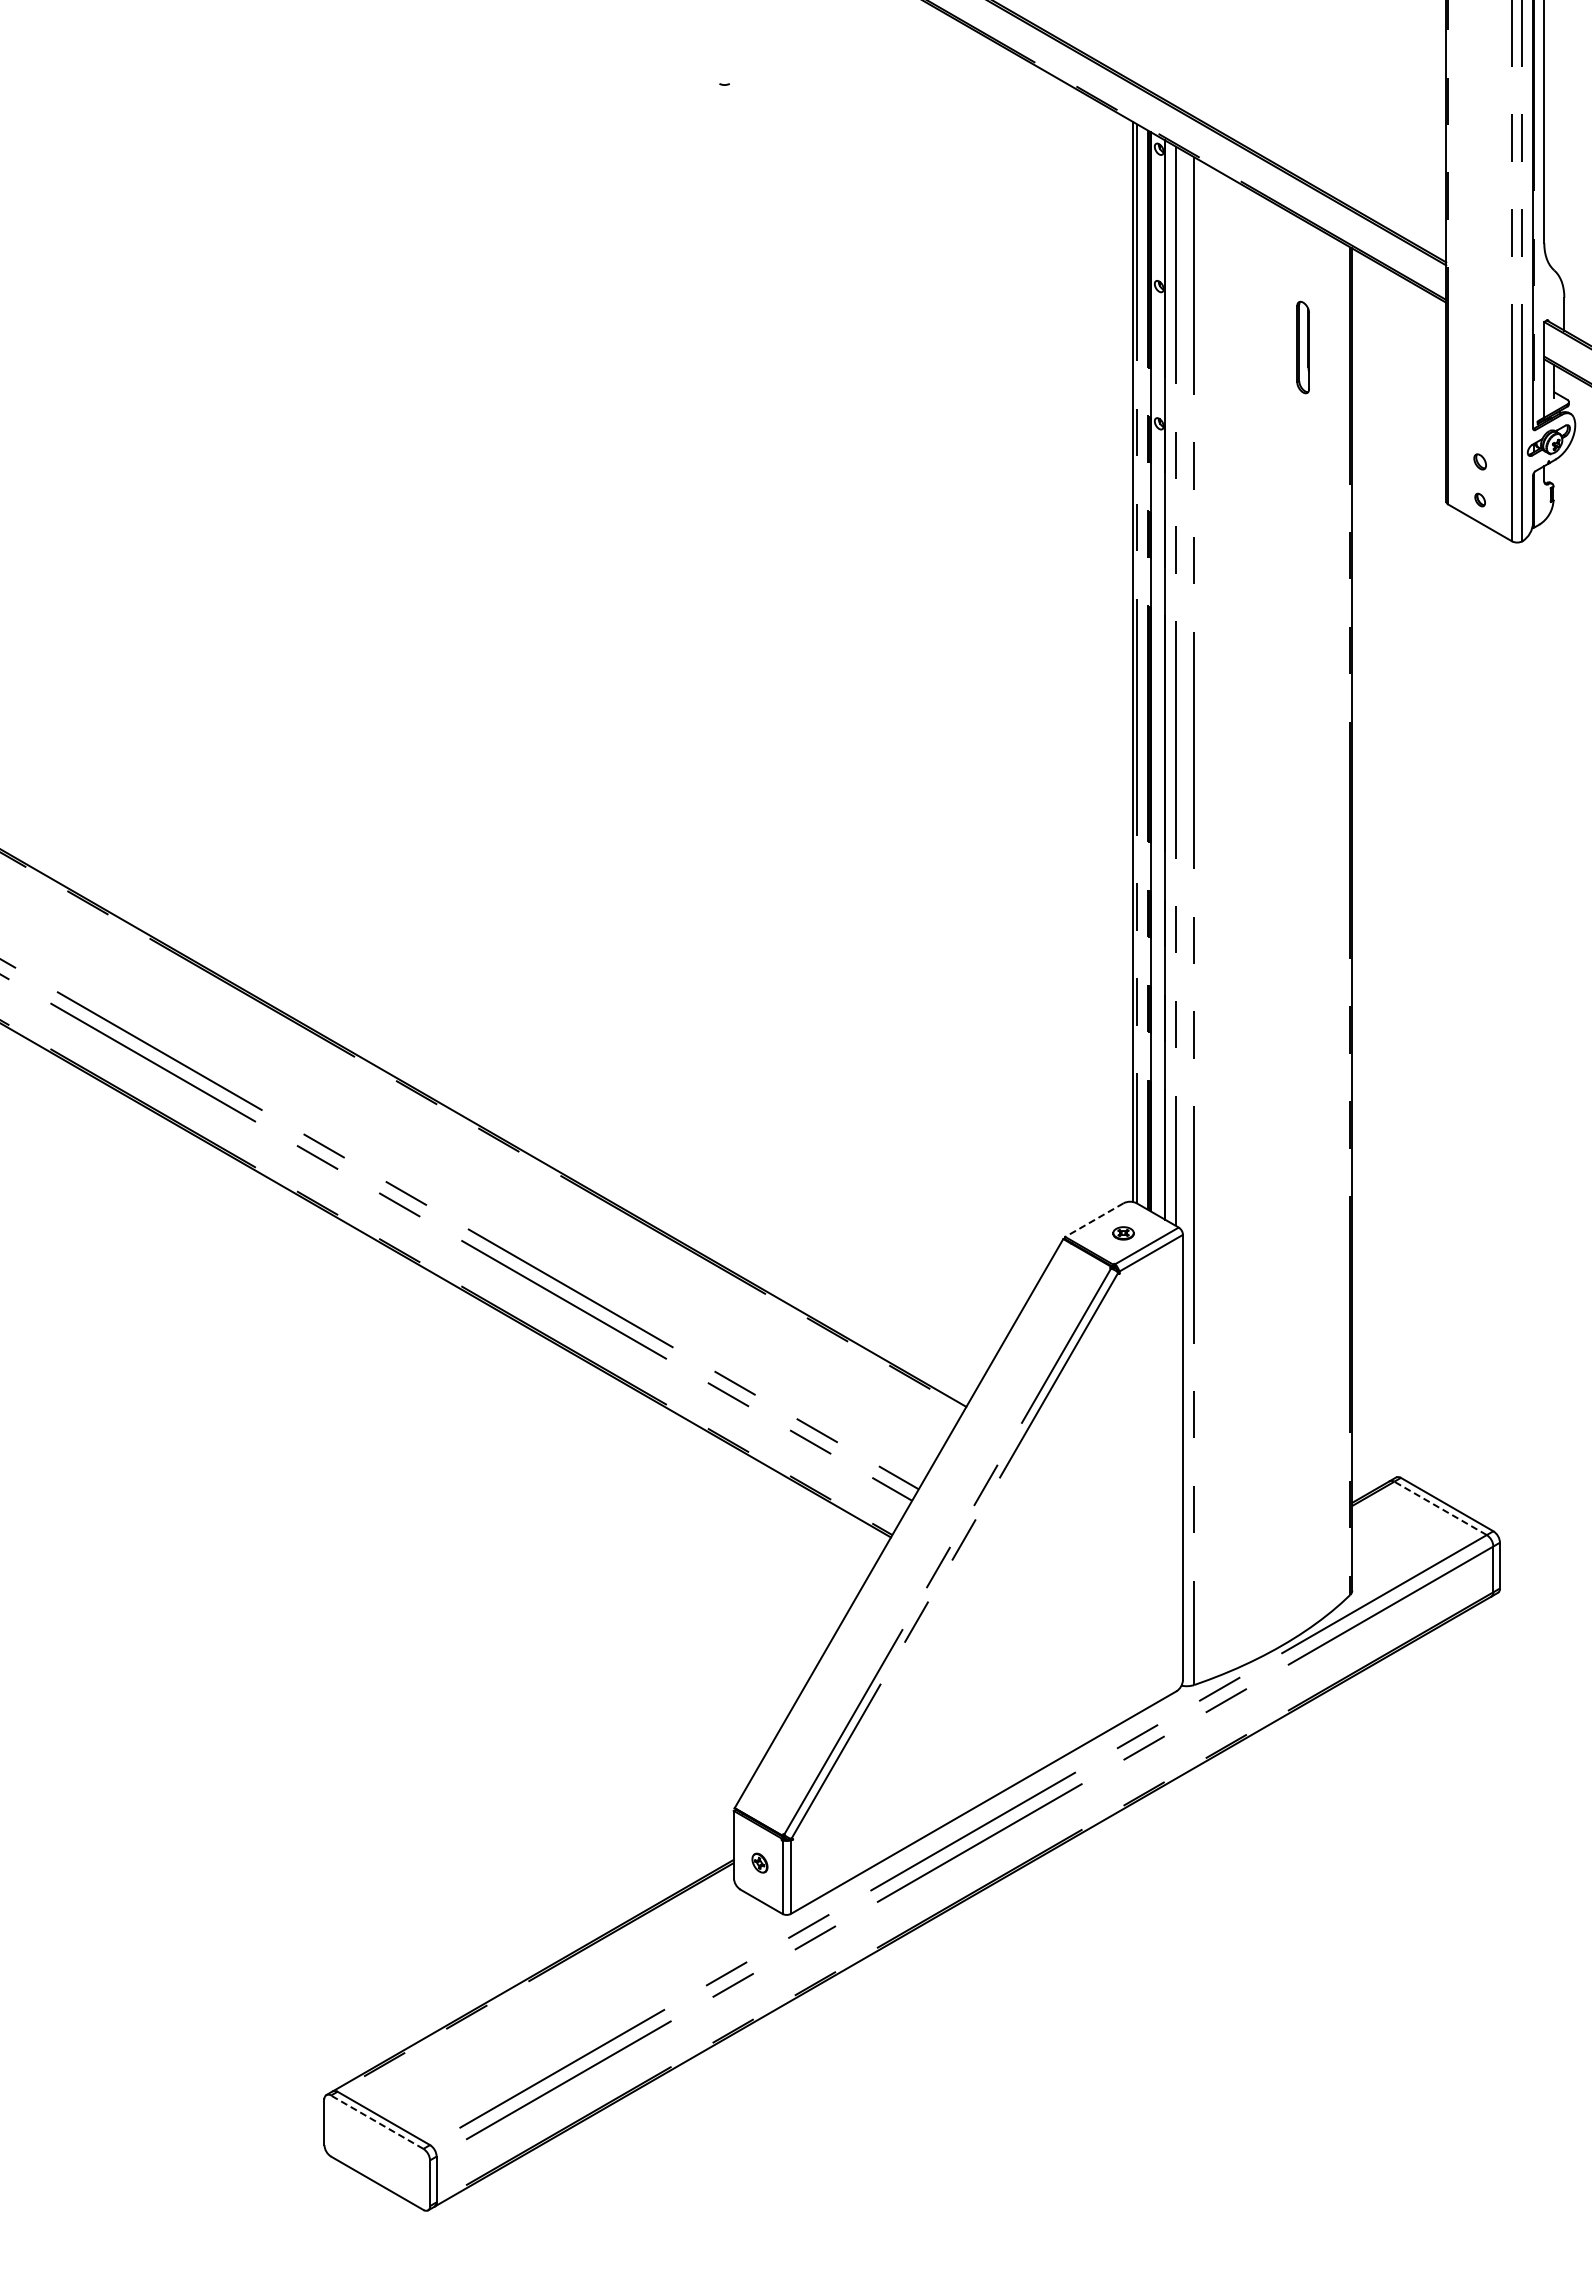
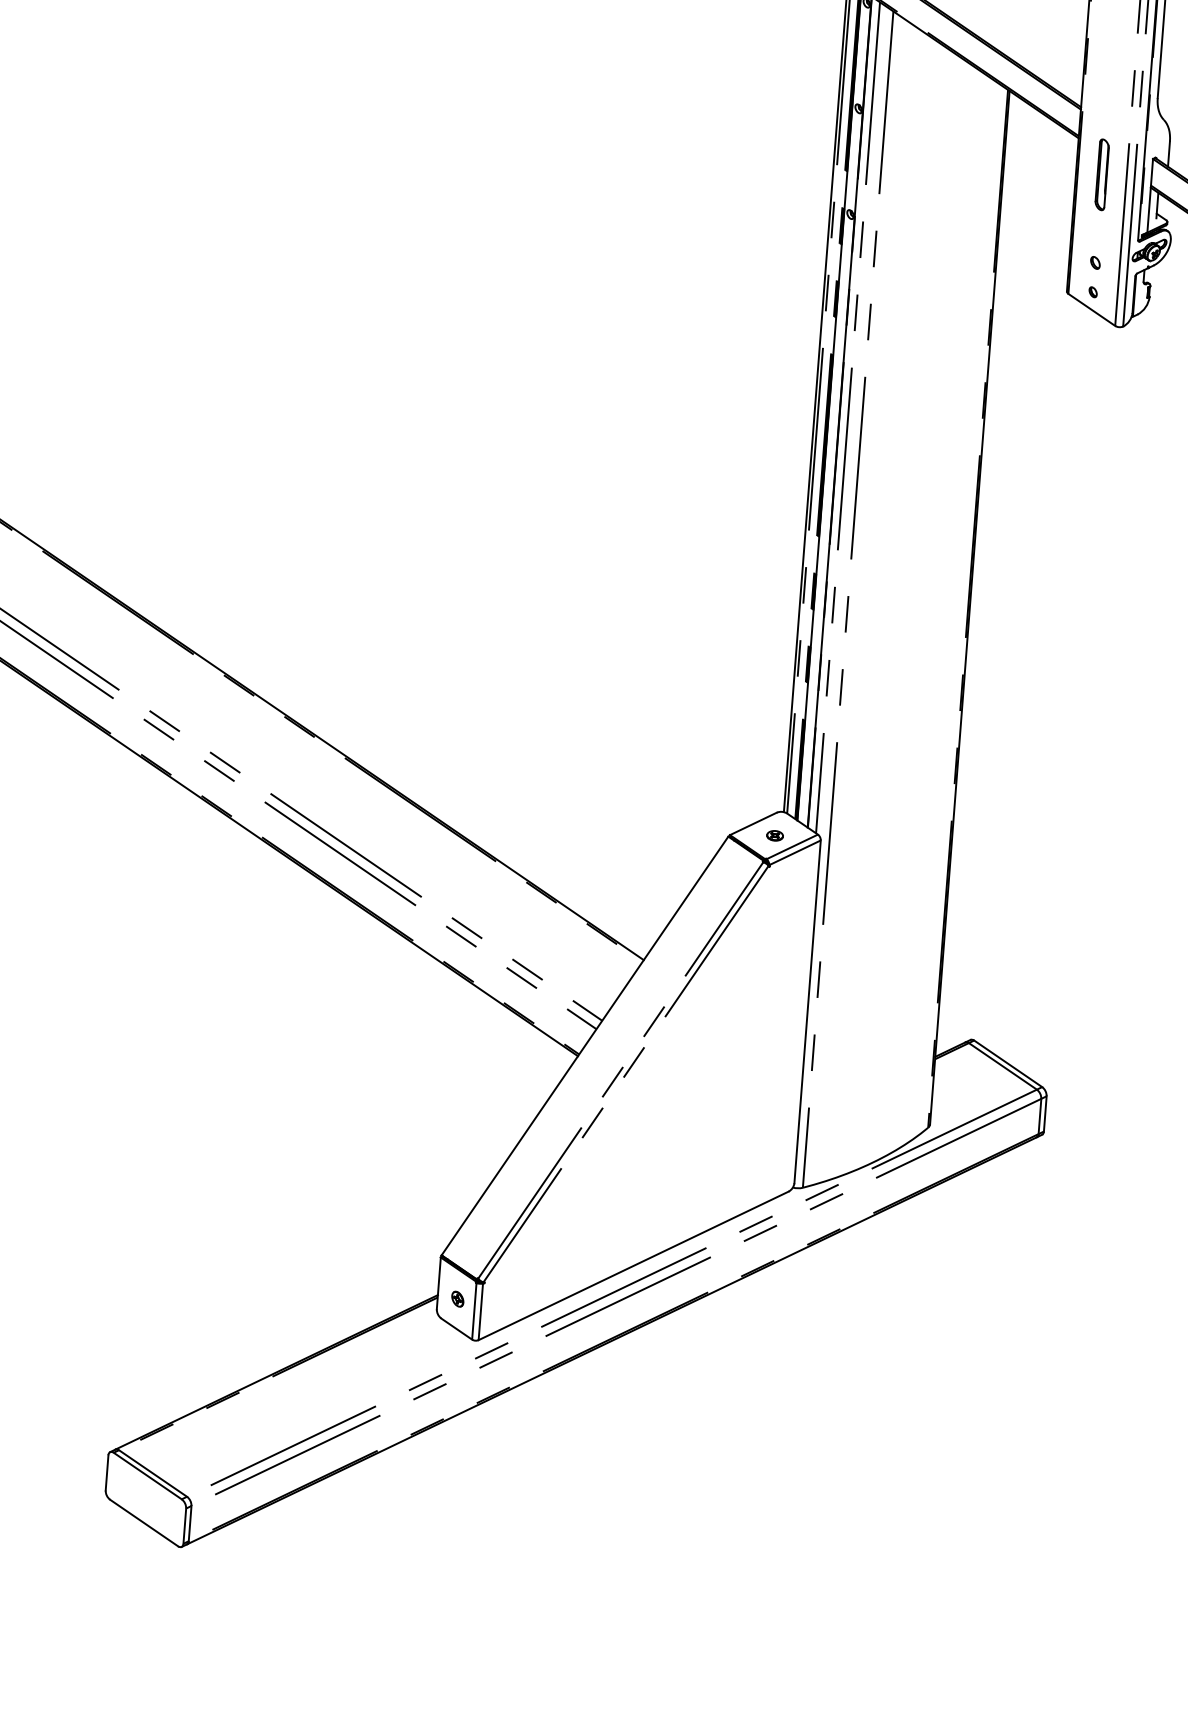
part: (1302, 347) -> (1101, 174), moved
line: (1094, 1220) -> (753, 824), dashed -> solid
line: (1440, 1508) -> (1002, 1066), dashed -> solid
line: (376, 2121) -> (147, 1475), dashed -> solid

